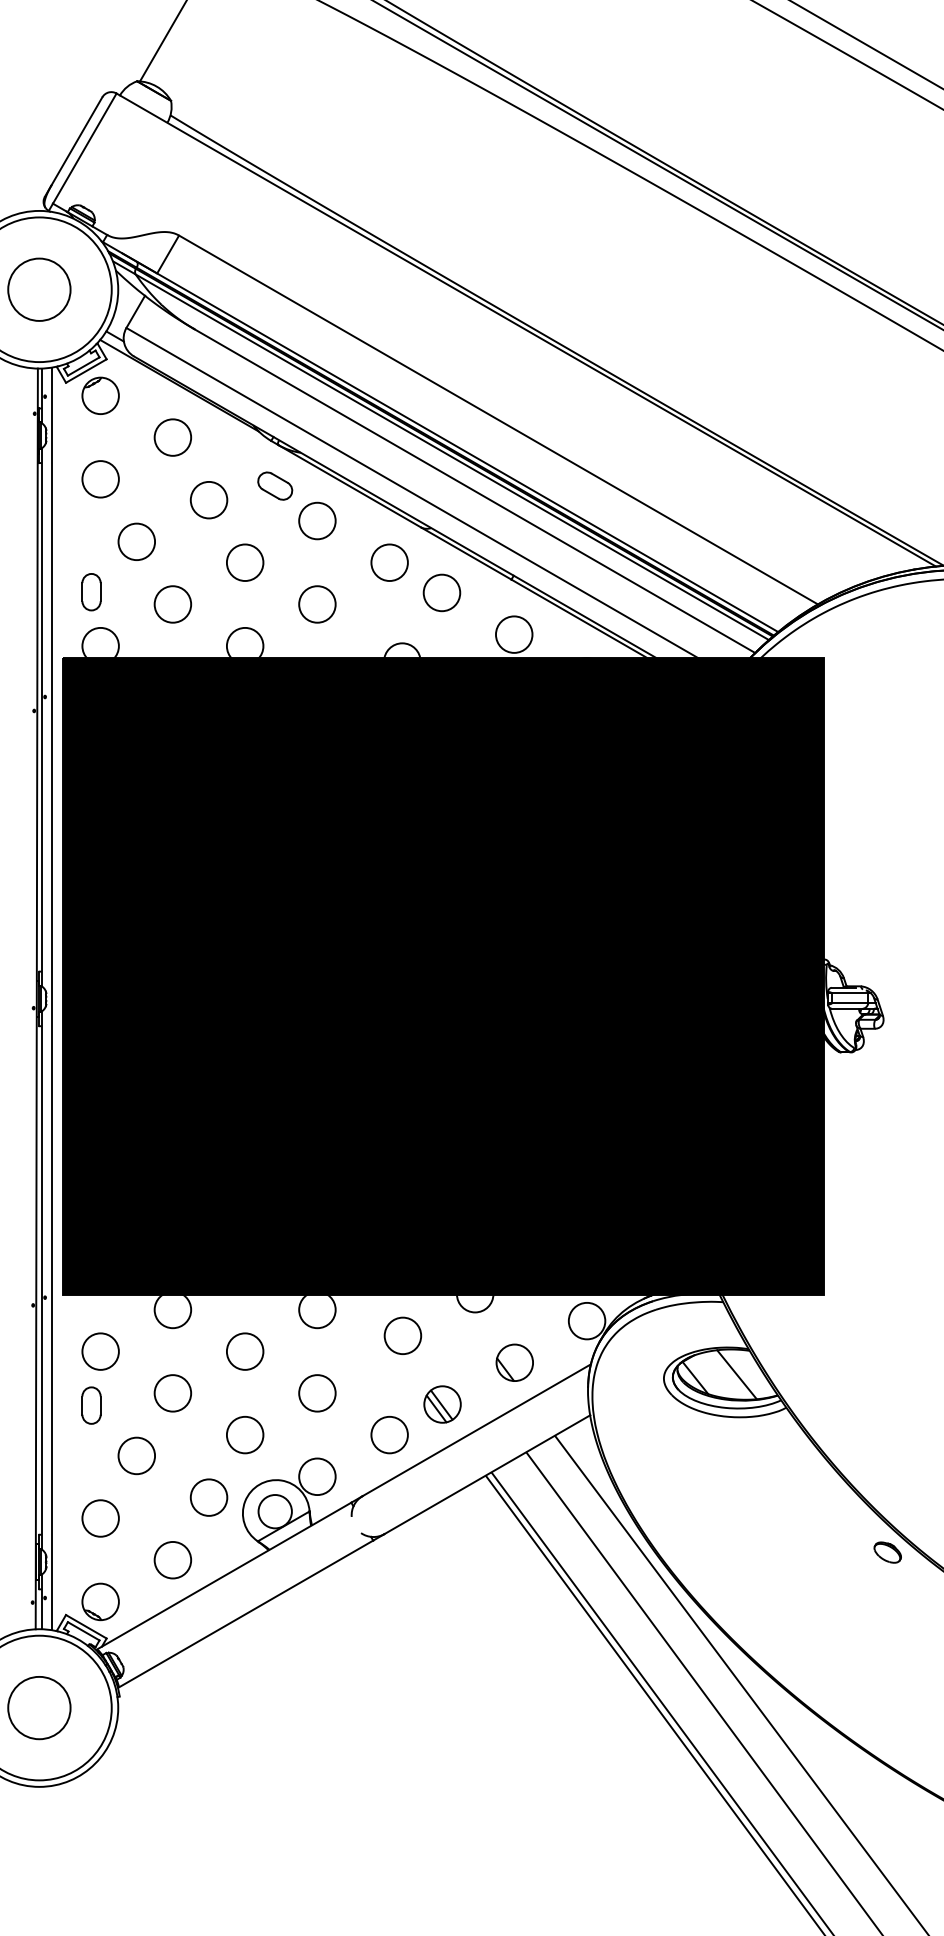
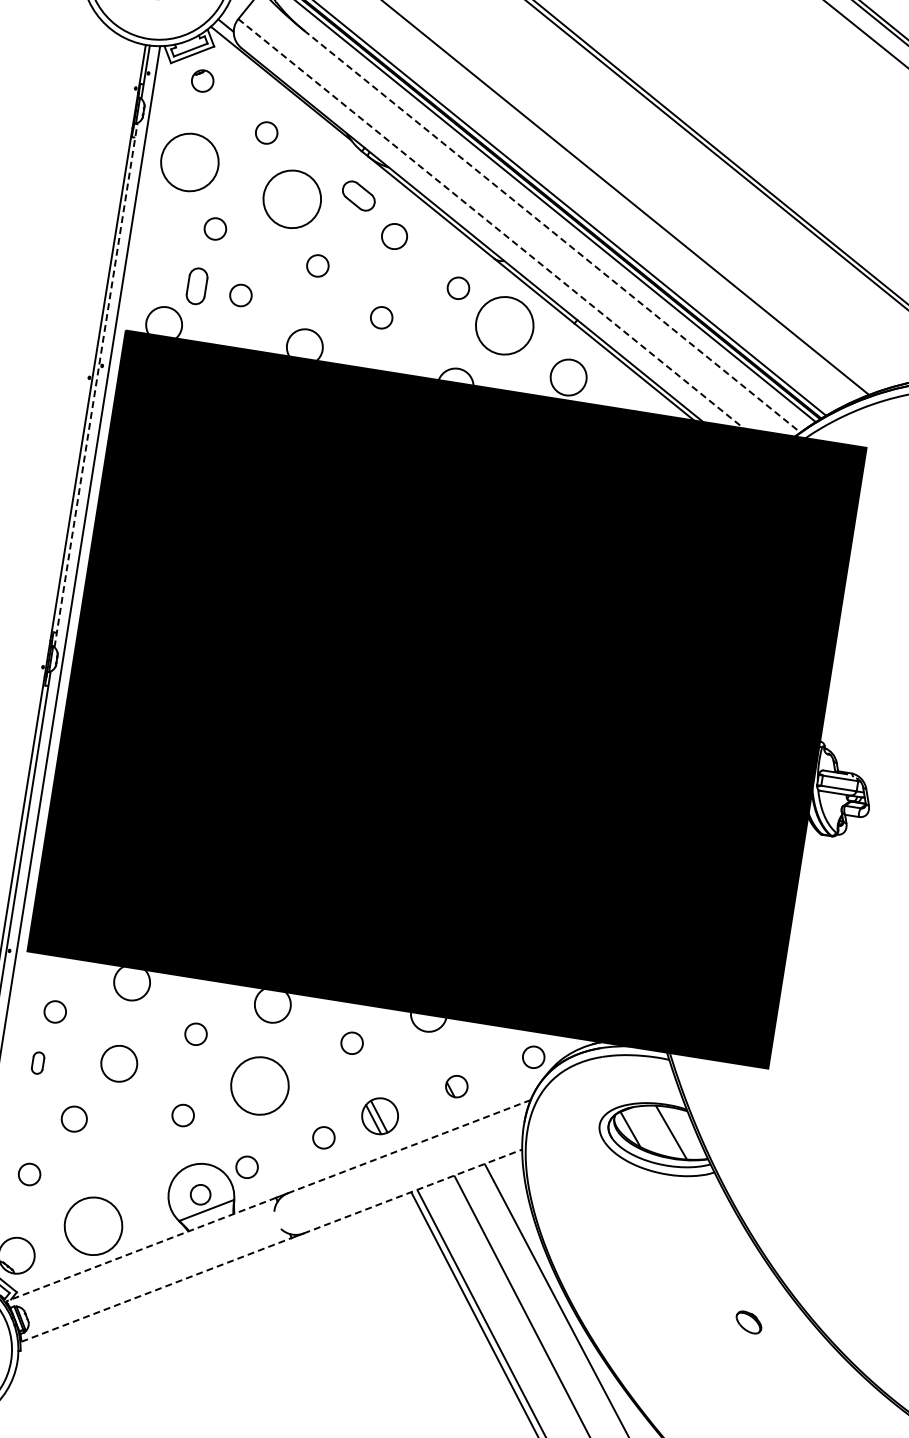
part: (100, 395) -> (202, 80), size x0.6
circle: (172, 437) -> (266, 132), size x0.6
circle: (100, 479) -> (189, 162), size x1.6
line: (475, 491) -> (553, 232), solid -> dashed
circle: (208, 500) -> (291, 199), size x1.6
line: (429, 502) -> (506, 235), solid -> dashed
circle: (317, 520) -> (394, 236), size x0.7
circle: (136, 541) -> (215, 228), size x0.6
circle: (245, 562) -> (318, 265), size x0.6
circle: (389, 562) -> (458, 288), size x0.6
part: (91, 592) -> (197, 286), moved
circle: (441, 592) -> (504, 325), size x1.6
circle: (172, 604) -> (240, 295), size x0.6
circle: (317, 604) -> (381, 317), size x0.6
line: (42, 716) -> (96, 384), solid -> dashed
circle: (586, 1320) -> (533, 1056), size x0.6
circle: (402, 1335) -> (351, 1042), size x0.6
circle: (100, 1351) -> (55, 1011), size x0.6
circle: (244, 1351) -> (195, 1034), size x0.6
part: (514, 1362) -> (456, 1086), size x0.6
circle: (317, 1393) -> (260, 1086), size x1.6
part: (91, 1405) -> (38, 1063), size x0.6
line: (476, 1430) -> (409, 1146), solid -> dashed
circle: (244, 1434) -> (182, 1114), size x0.6
circle: (389, 1434) -> (323, 1137), size x0.6
circle: (136, 1455) -> (74, 1118), size x0.7
line: (487, 1474) -> (413, 1191), solid -> dashed
circle: (317, 1476) -> (247, 1167), size x0.6
circle: (208, 1497) -> (137, 1170), removed
circle: (274, 1511) -> (199, 1194), size x0.6
circle: (100, 1518) -> (29, 1174), size x0.6
part: (887, 1552) -> (748, 1322), moved
circle: (172, 1559) -> (93, 1225), size x1.6
line: (224, 1576) -> (141, 1250), solid -> dashed
line: (246, 1613) -> (156, 1289), solid -> dashed

